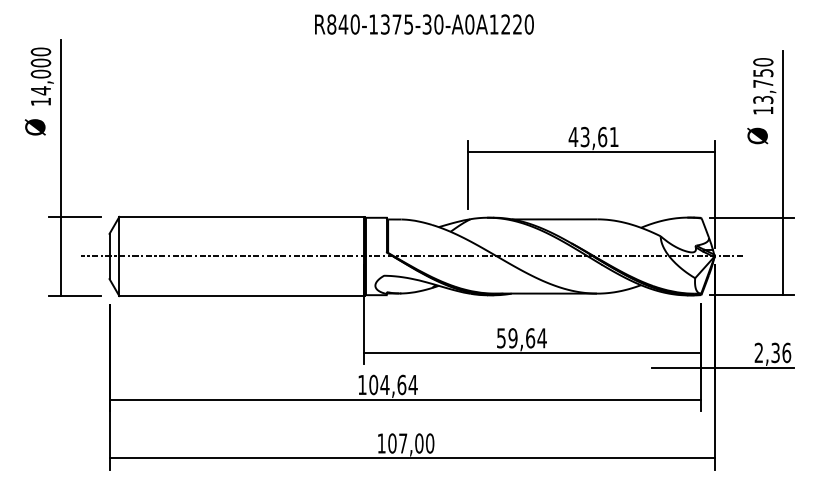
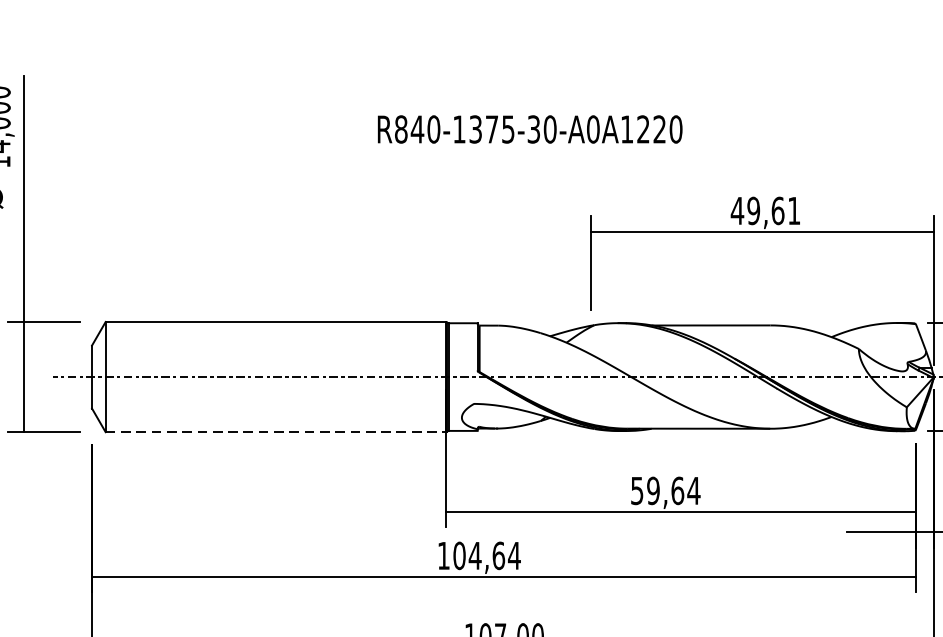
text: (424, 24) -> (530, 129), moved
text: (584, 137) -> (752, 211), 43,61 -> 49,61
line: (242, 296) -> (276, 432), solid -> dashed

